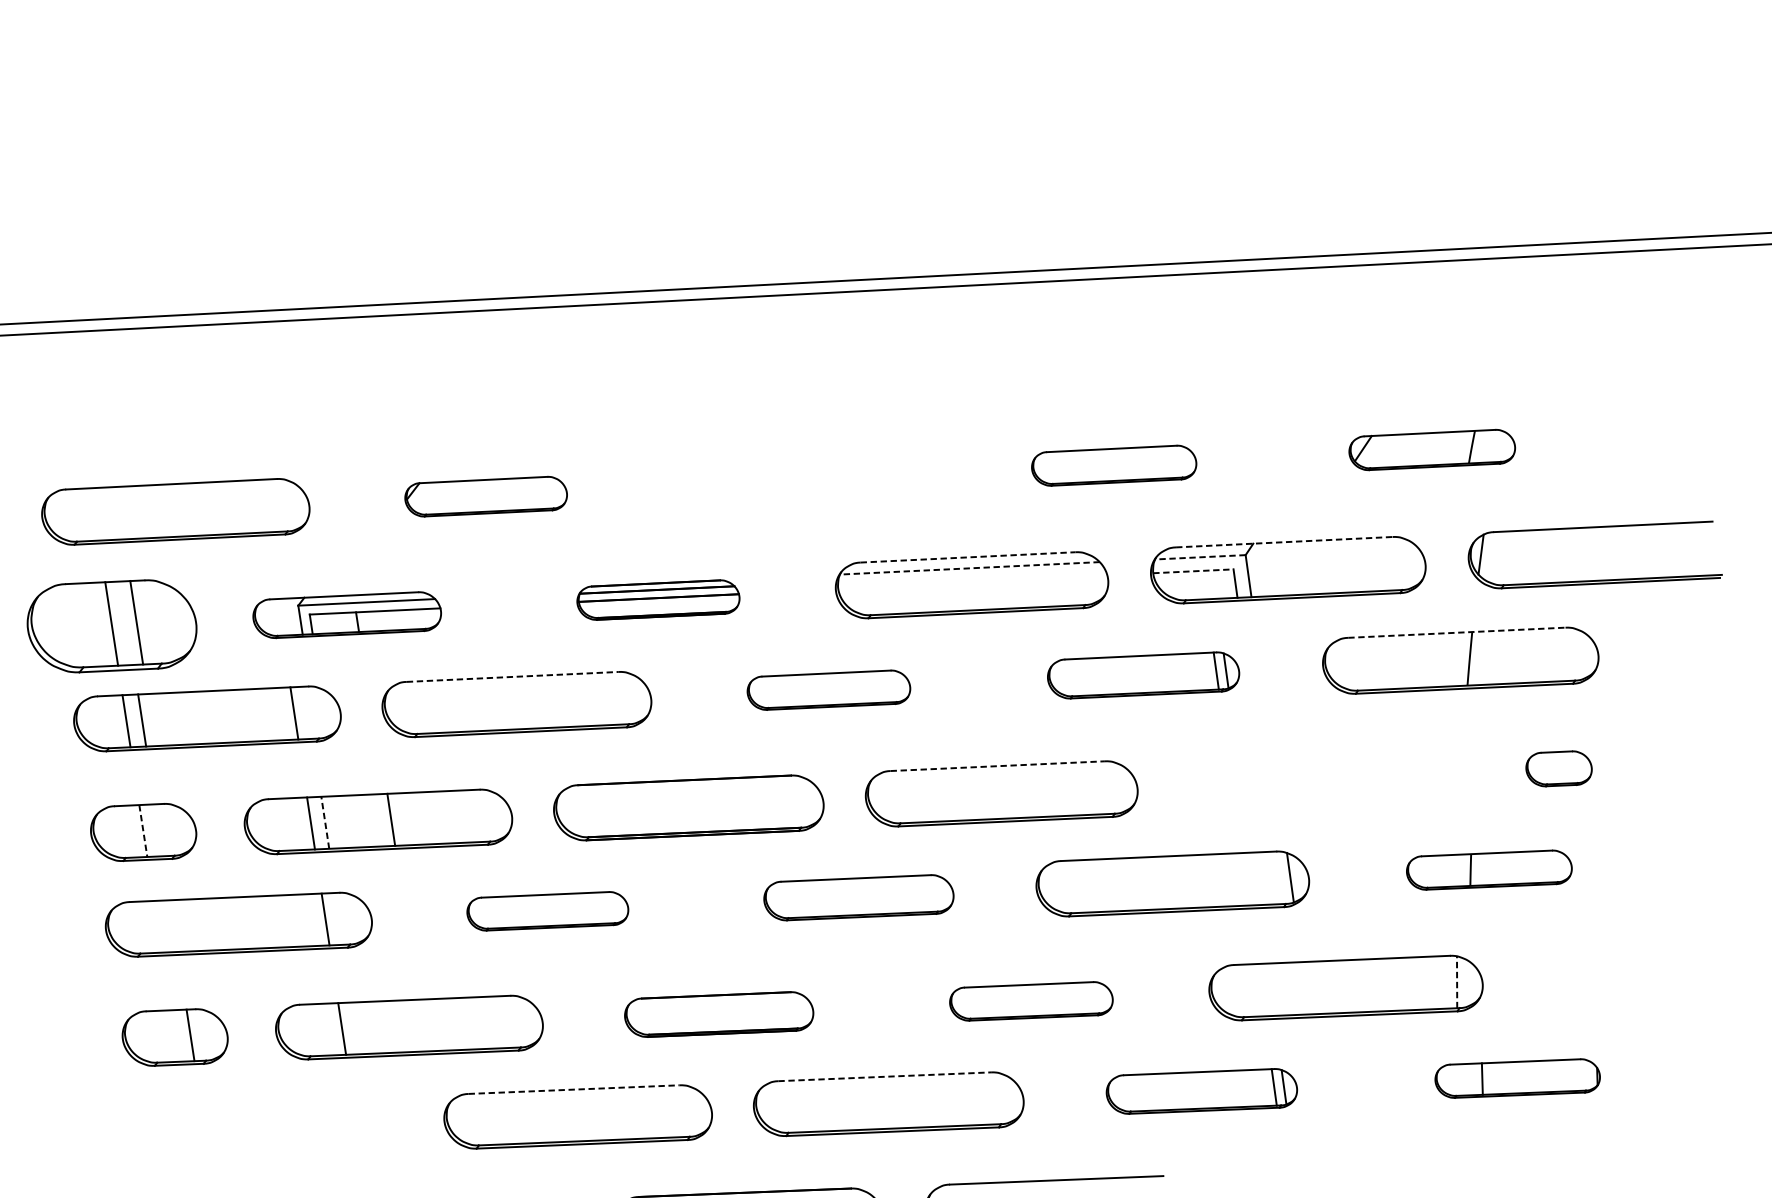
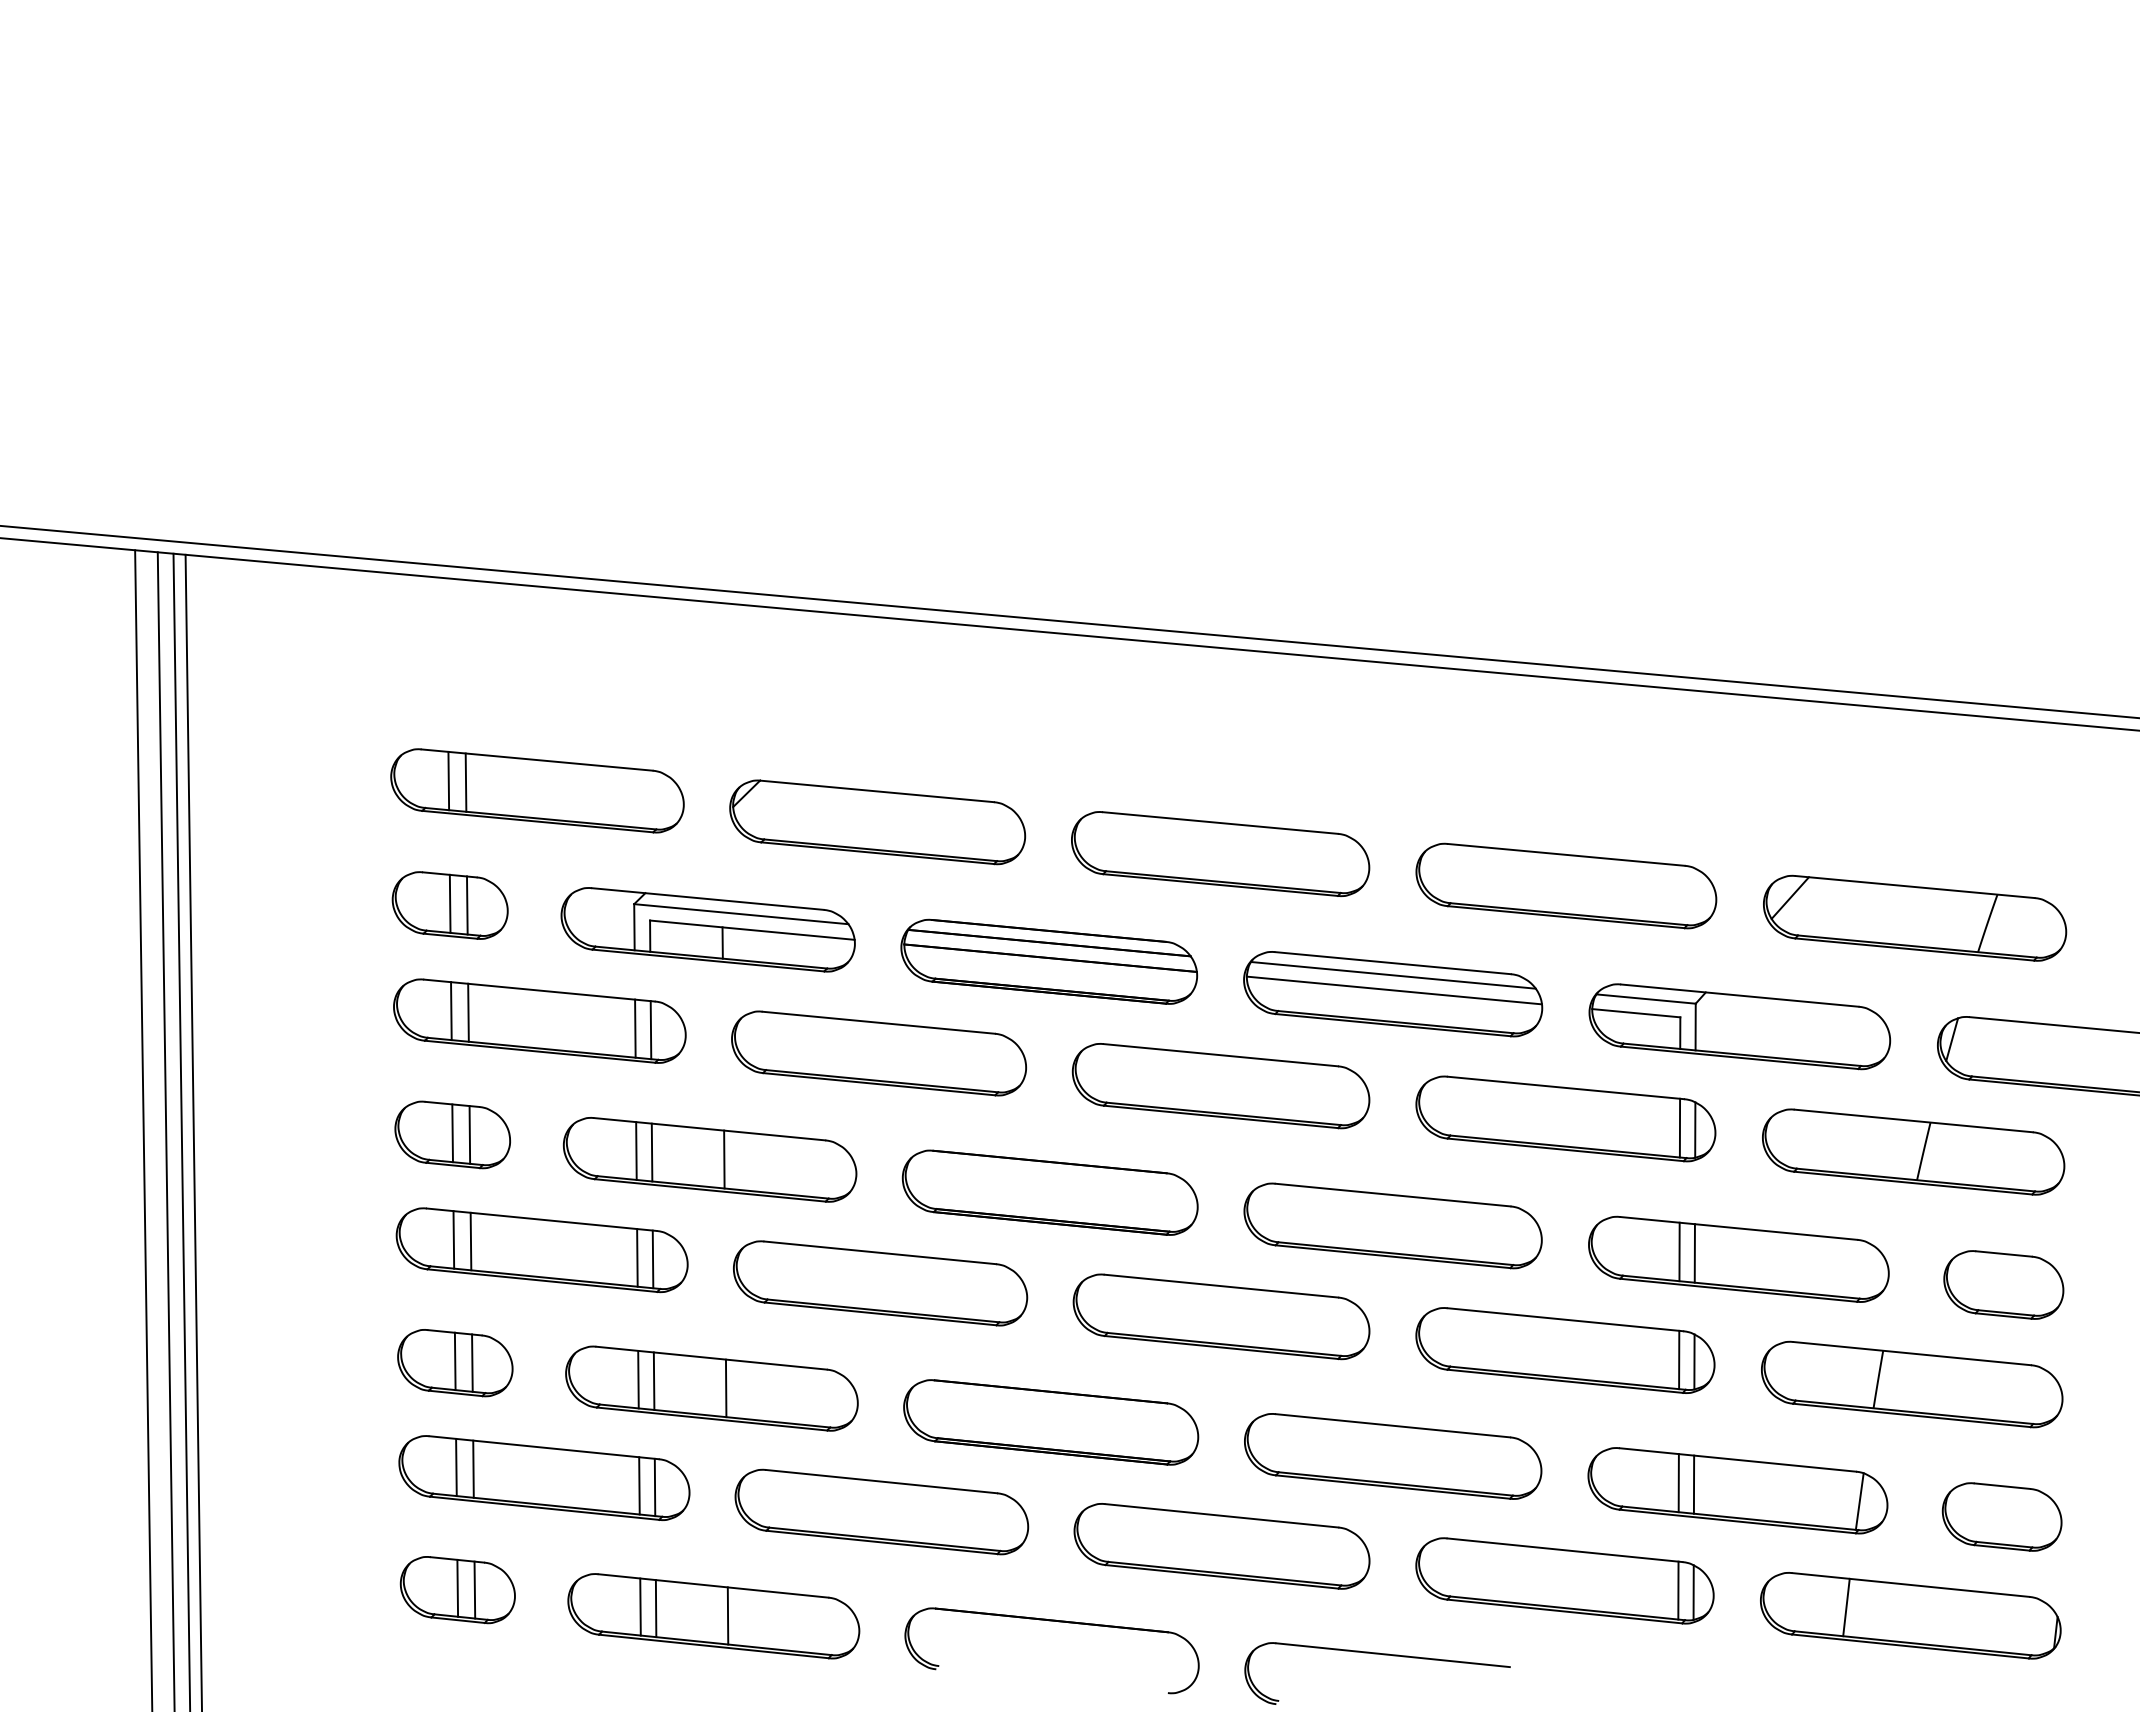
part: (1432, 449) -> (1915, 917), size x1.67
part: (1114, 465) -> (1566, 885), size x1.67
part: (798, 480) -> (1220, 853), added
part: (485, 496) -> (877, 822), size x1.67
line: (109, 513) -> (465, 782), added
line: (94, 514) -> (448, 780), added
line: (1284, 542) -> (1740, 995), dashed -> solid
line: (968, 557) -> (1393, 963), dashed -> solid
line: (1200, 557) -> (1646, 999), dashed -> solid
line: (970, 568) -> (1393, 975), dashed -> solid
line: (1193, 571) -> (1636, 1013), dashed -> solid
line: (972, 581) -> (1394, 990), added
part: (658, 599) -> (1049, 961), size x1.67
part: (346, 614) -> (707, 929), size x1.43
part: (111, 626) -> (449, 905), size x0.62
line: (1456, 632) -> (1913, 1120), dashed -> solid
part: (1143, 675) -> (1565, 1118), size x1.43
line: (512, 676) -> (878, 1022), dashed -> solid
part: (828, 690) -> (1220, 1086), size x1.67
line: (308, 713) -> (650, 1030), added
line: (998, 766) -> (1393, 1195), dashed -> solid
part: (1558, 768) -> (2003, 1284), size x1.67
part: (1316, 779) -> (1738, 1258), added
line: (325, 822) -> (652, 1152), dashed -> solid
line: (158, 829) -> (469, 1134), added
line: (143, 831) -> (452, 1133), dashed -> solid
part: (1489, 870) -> (1912, 1384), size x1.67
line: (1276, 877) -> (1679, 1359), added
part: (858, 897) -> (1221, 1316), size x1.43
part: (547, 911) -> (880, 1283), size x1.67
line: (339, 919) -> (652, 1259), added
line: (157, 926) -> (453, 1239), added
line: (173, 926) -> (470, 1241), added
part: (1586, 977) -> (2001, 1516), added
line: (1456, 982) -> (1859, 1501), dashed -> solid
line: (1305, 988) -> (1693, 1484), added
line: (1291, 989) -> (1678, 1483), added
part: (1031, 1001) -> (1393, 1456), size x1.67
part: (719, 1014) -> (1051, 1422), size x1.43
line: (421, 1025) -> (725, 1388), added
line: (355, 1027) -> (653, 1380), added
line: (174, 1036) -> (454, 1361), added
line: (885, 1076) -> (1222, 1515), dashed -> solid
part: (1517, 1078) -> (1910, 1615), size x1.67
line: (574, 1089) -> (882, 1481), dashed -> solid
part: (1201, 1091) -> (1564, 1580), size x1.43
part: (270, 1129) -> (544, 1477), added

